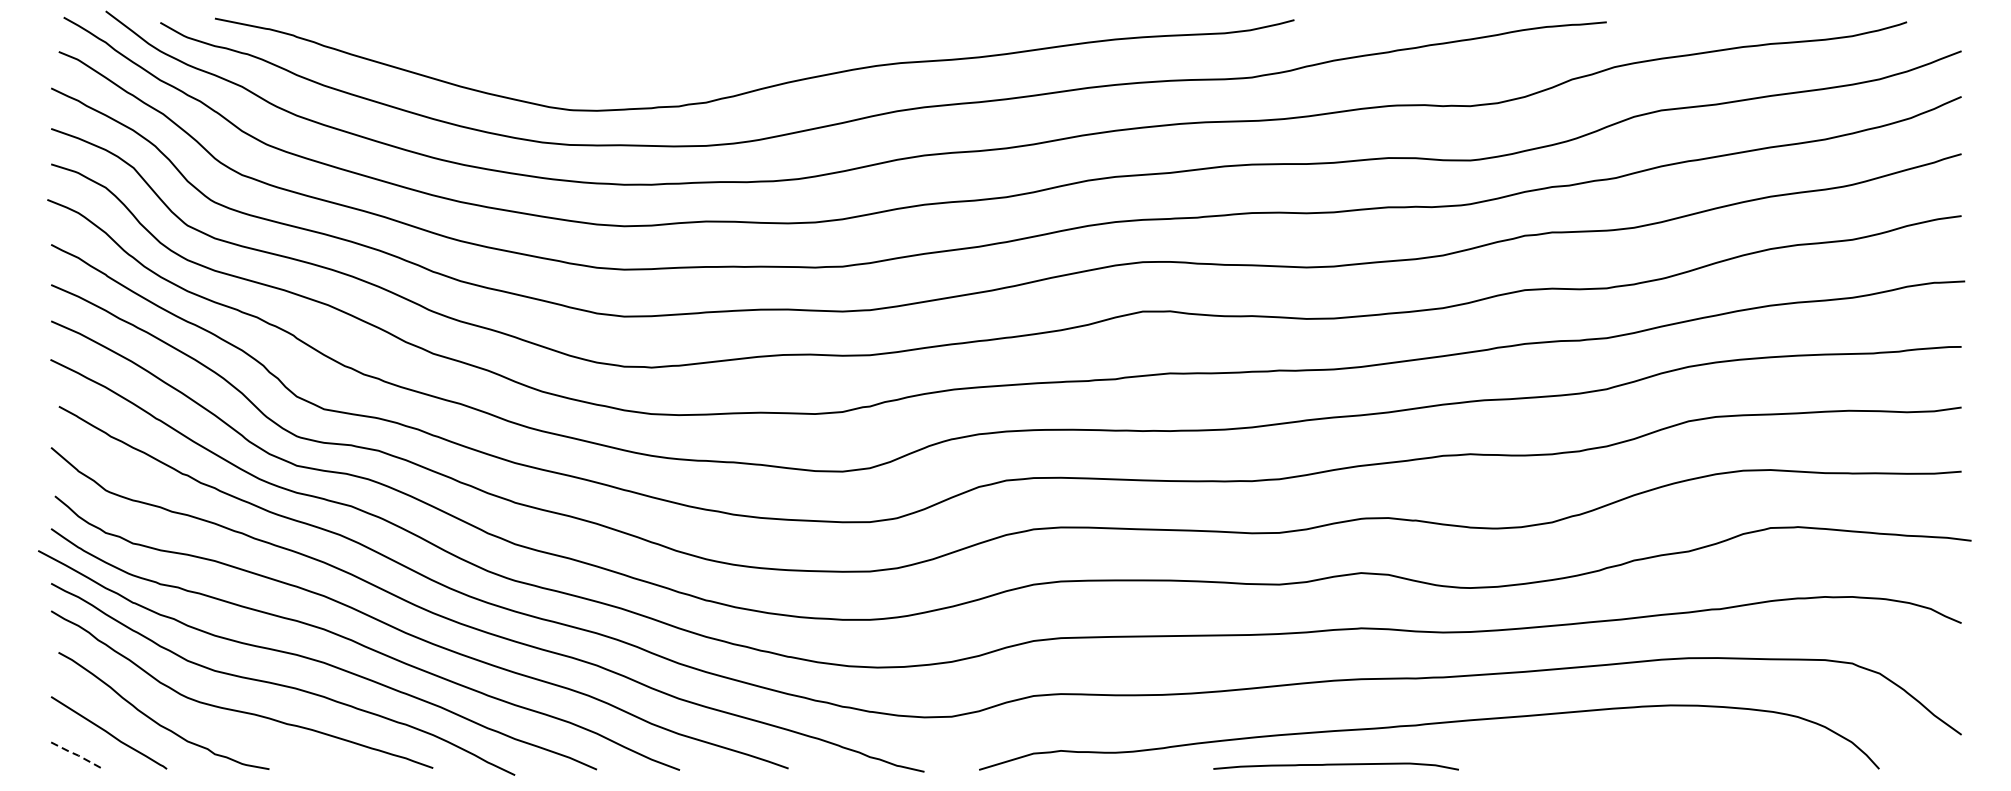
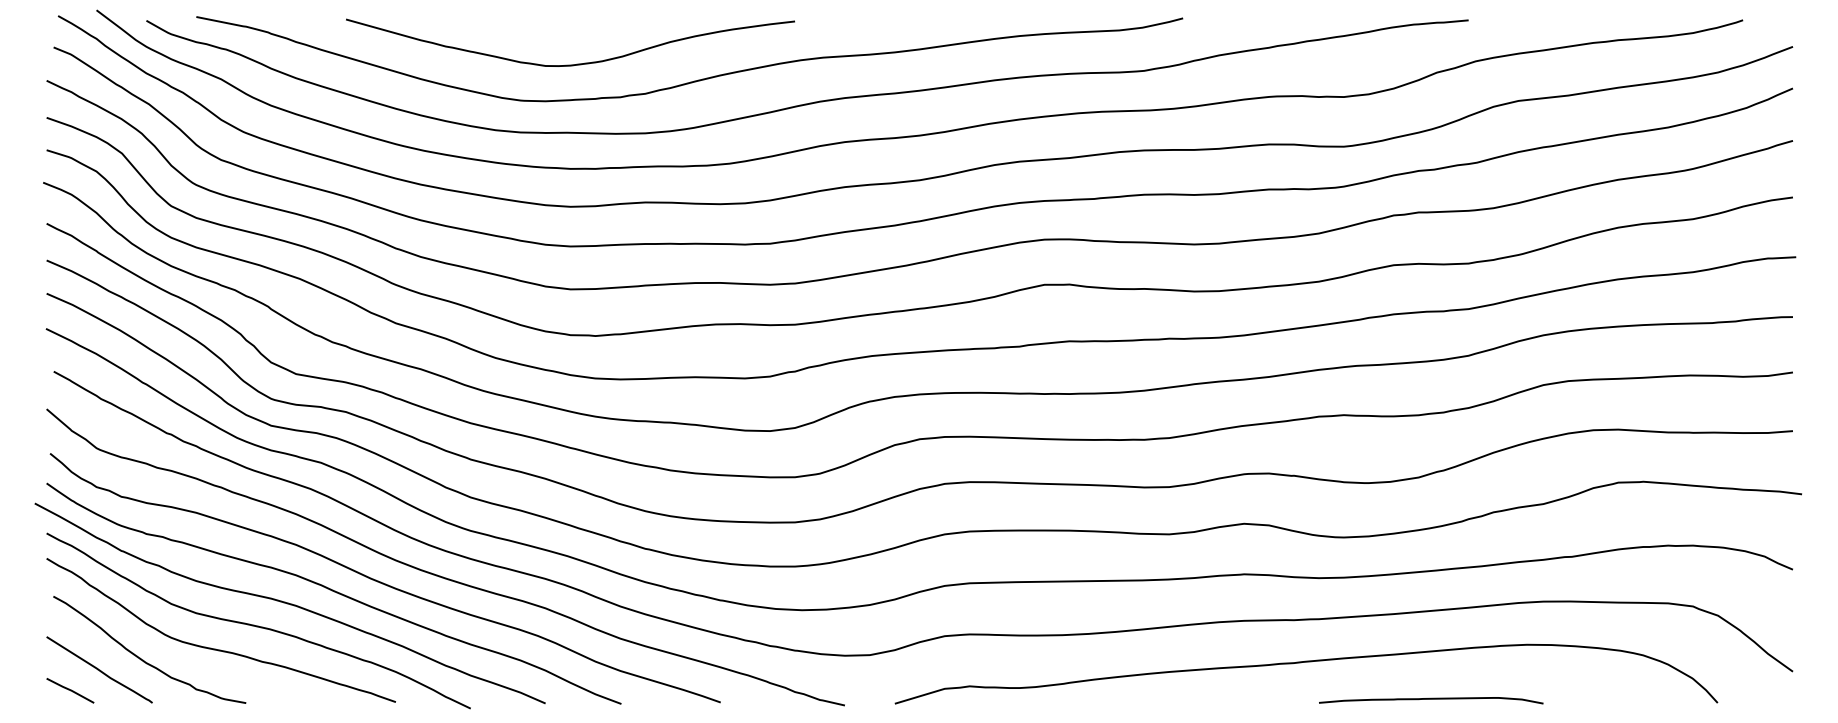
curve: (624, 70) -> (570, 64), added
line: (77, 755) -> (70, 690), dashed -> solid
curve: (1336, 765) -> (1431, 699), moved

